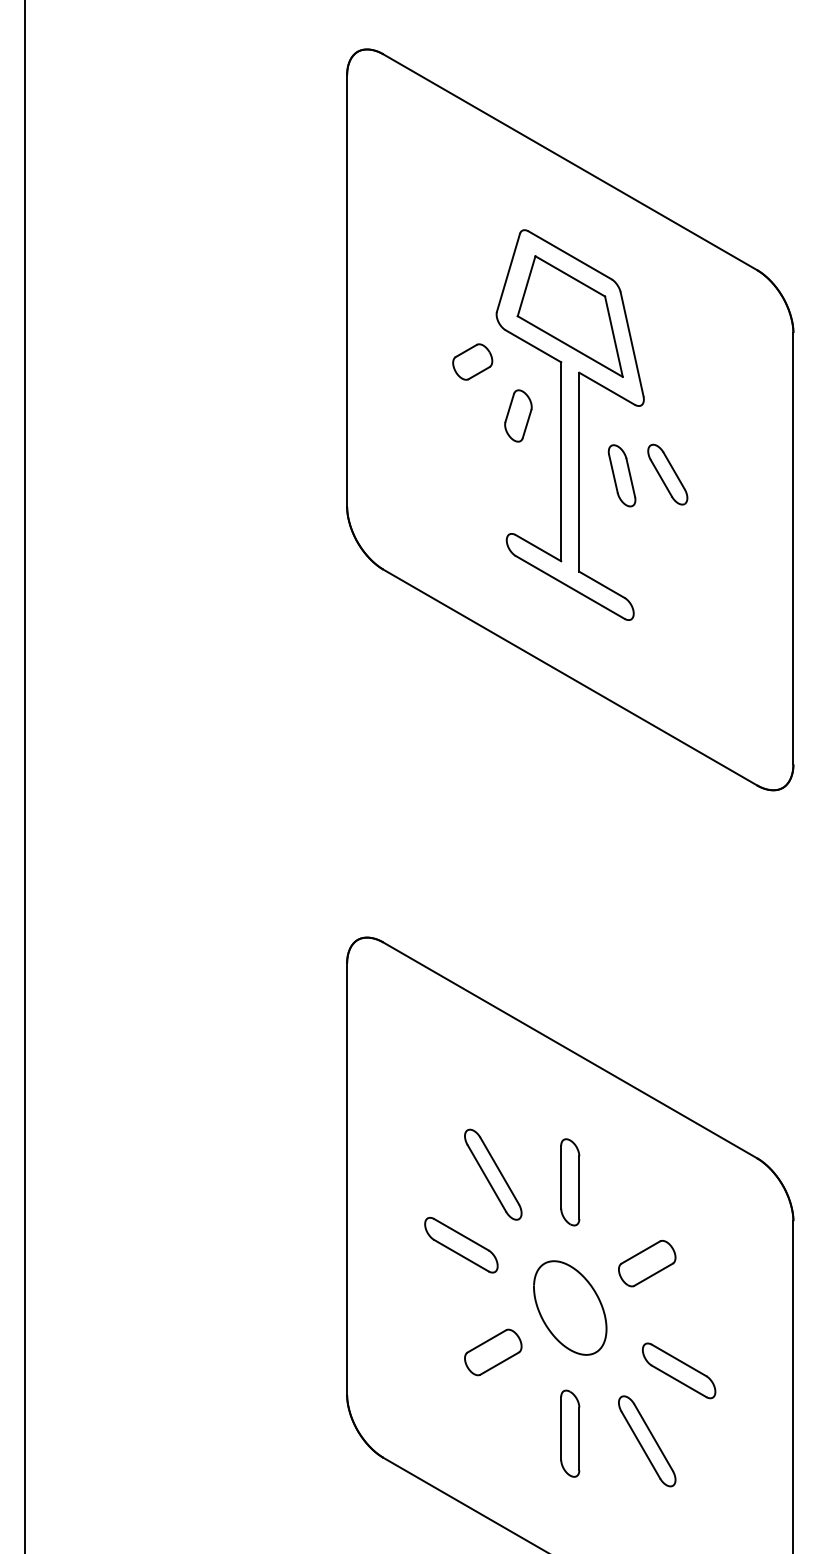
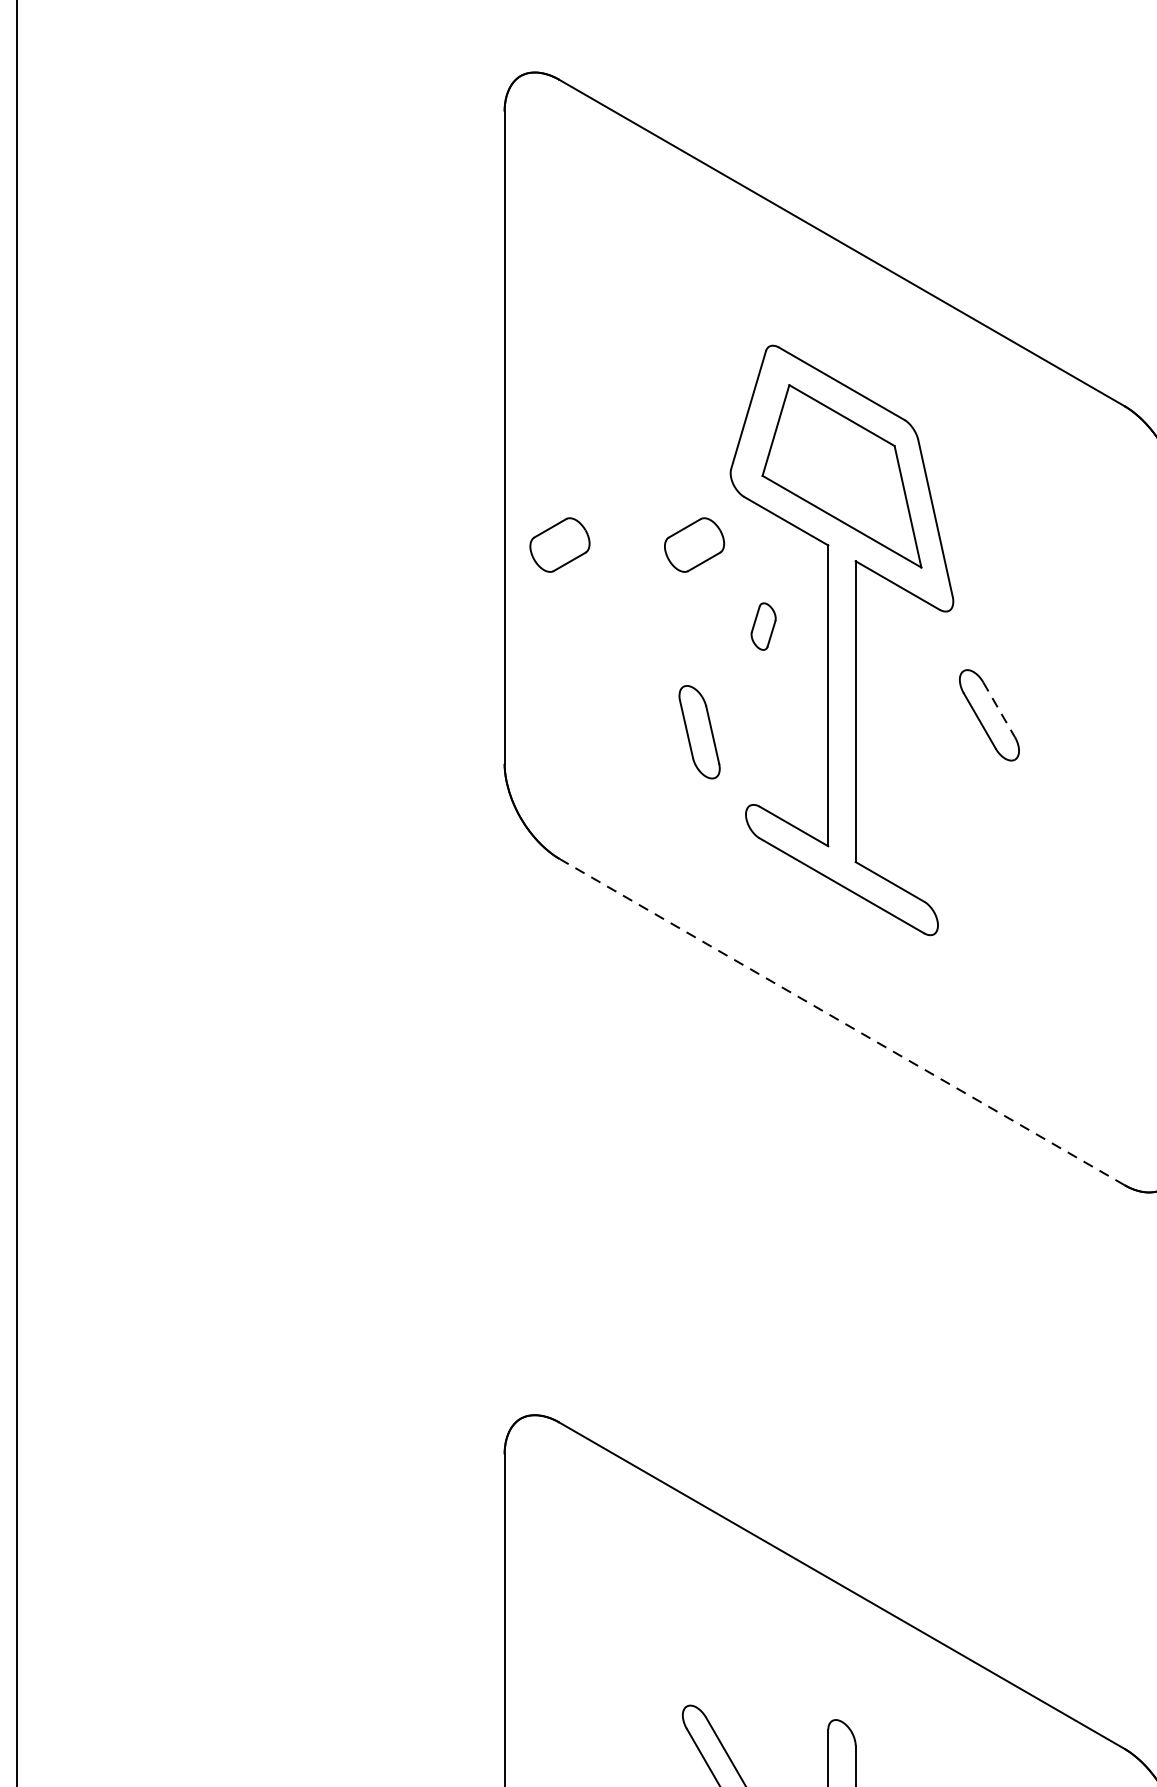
part: (383, 361) -> (559, 544), added
part: (518, 415) -> (763, 625), size x0.6
line: (674, 471) -> (999, 710), solid -> dashed
part: (621, 475) -> (698, 731), moved
line: (570, 677) -> (842, 1021), solid -> dashed

